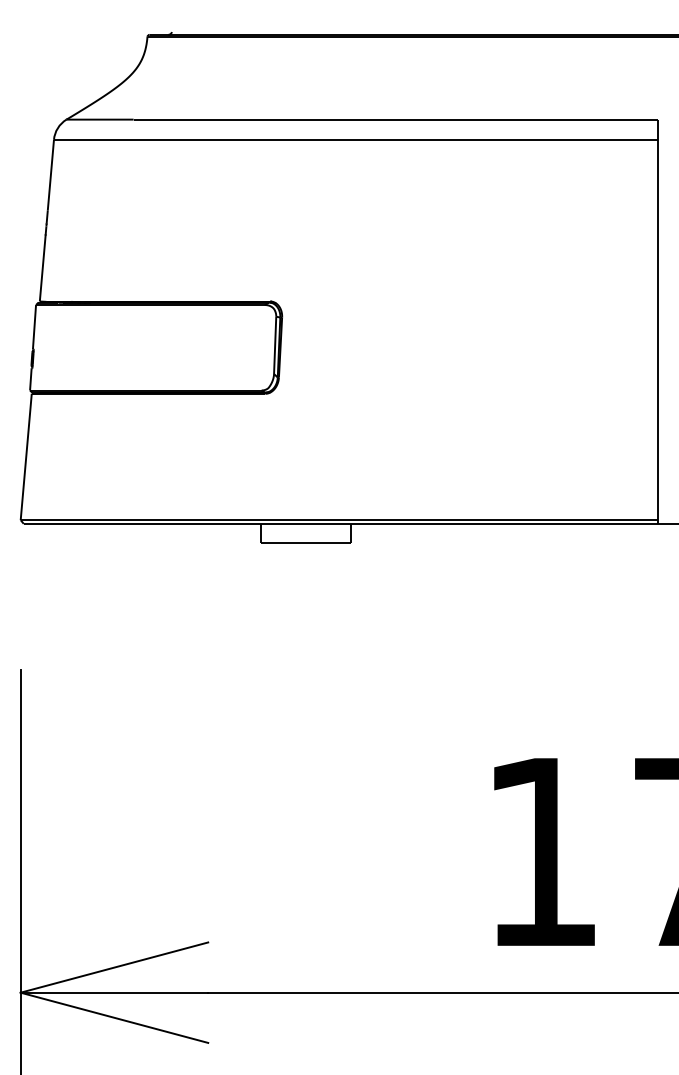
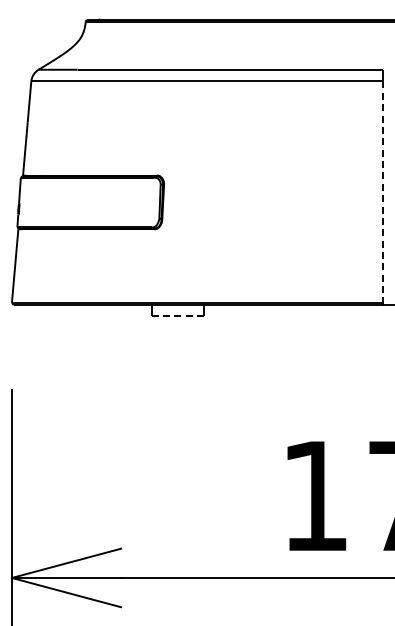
line: (659, 330) -> (383, 192), solid -> dashed
line: (305, 541) -> (177, 315), solid -> dashed

